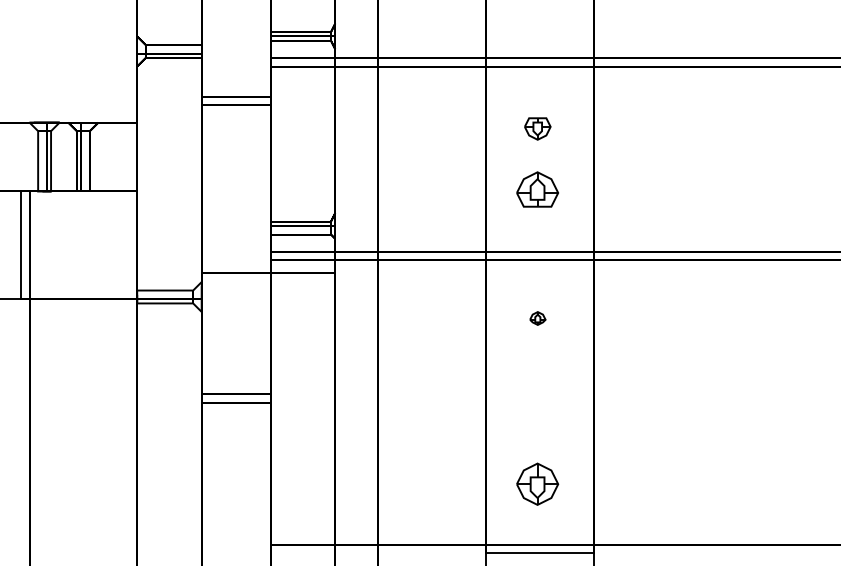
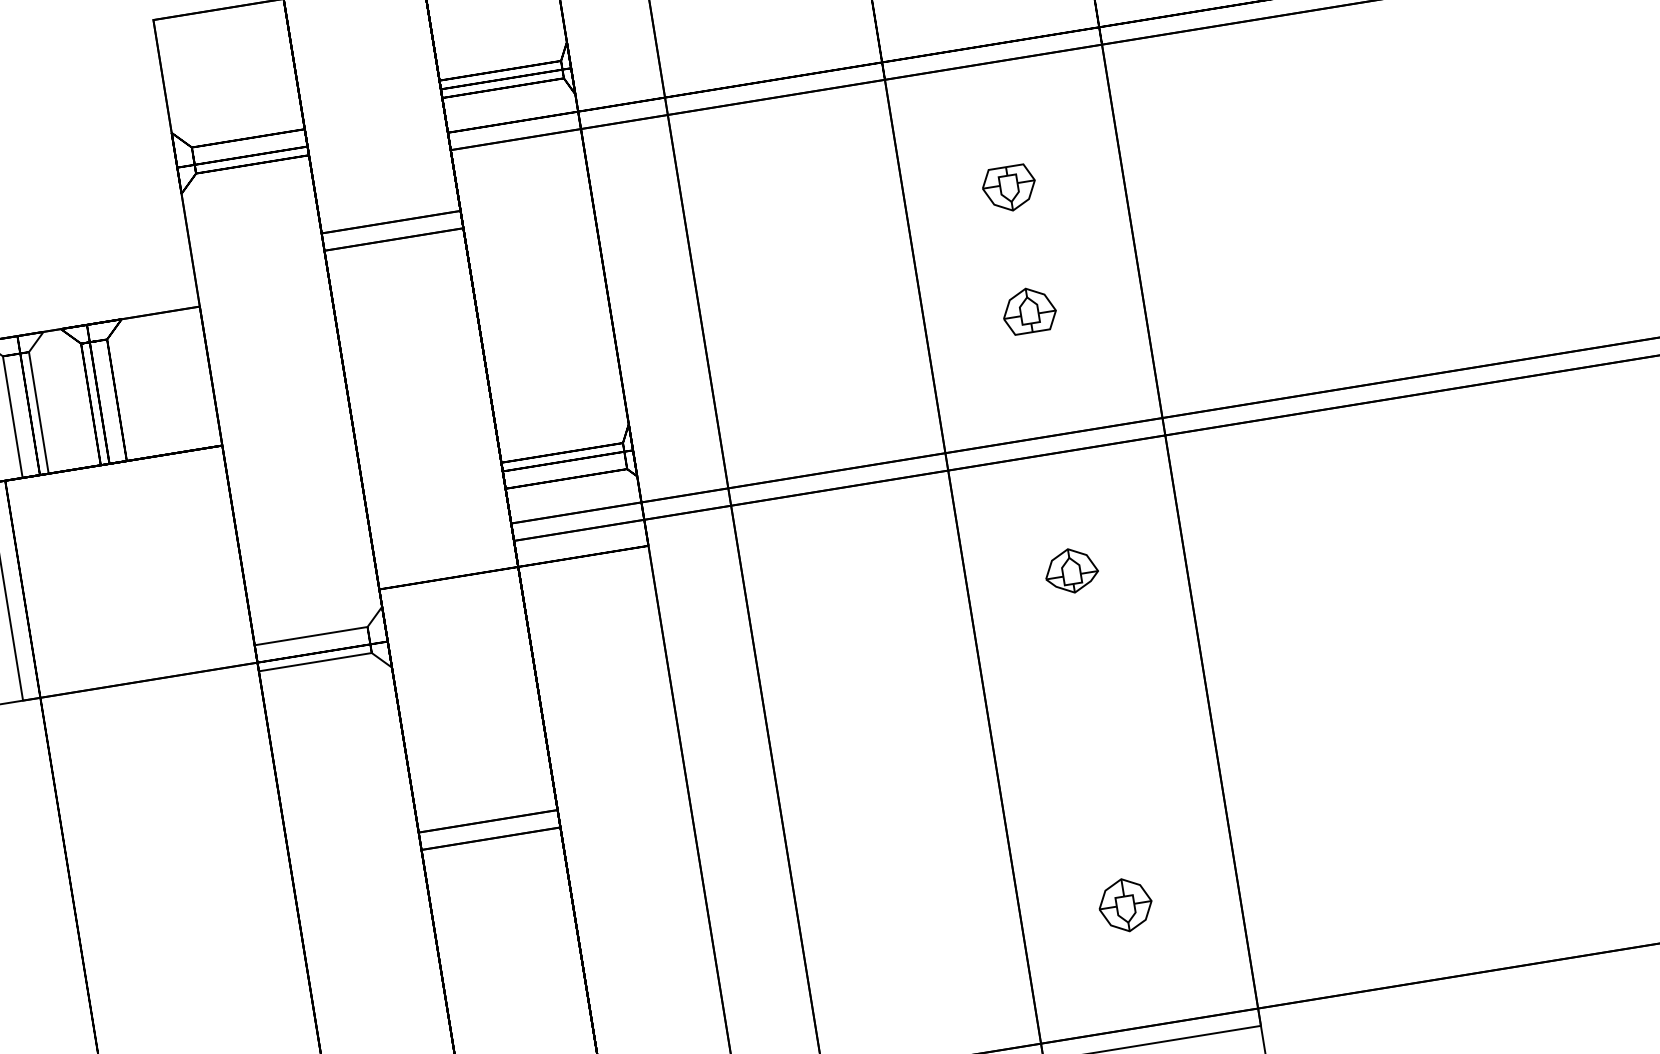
part: (537, 188) -> (1028, 308), size x0.62
part: (537, 318) -> (1070, 570), size x1.67
part: (537, 484) -> (1125, 905), size x0.62

